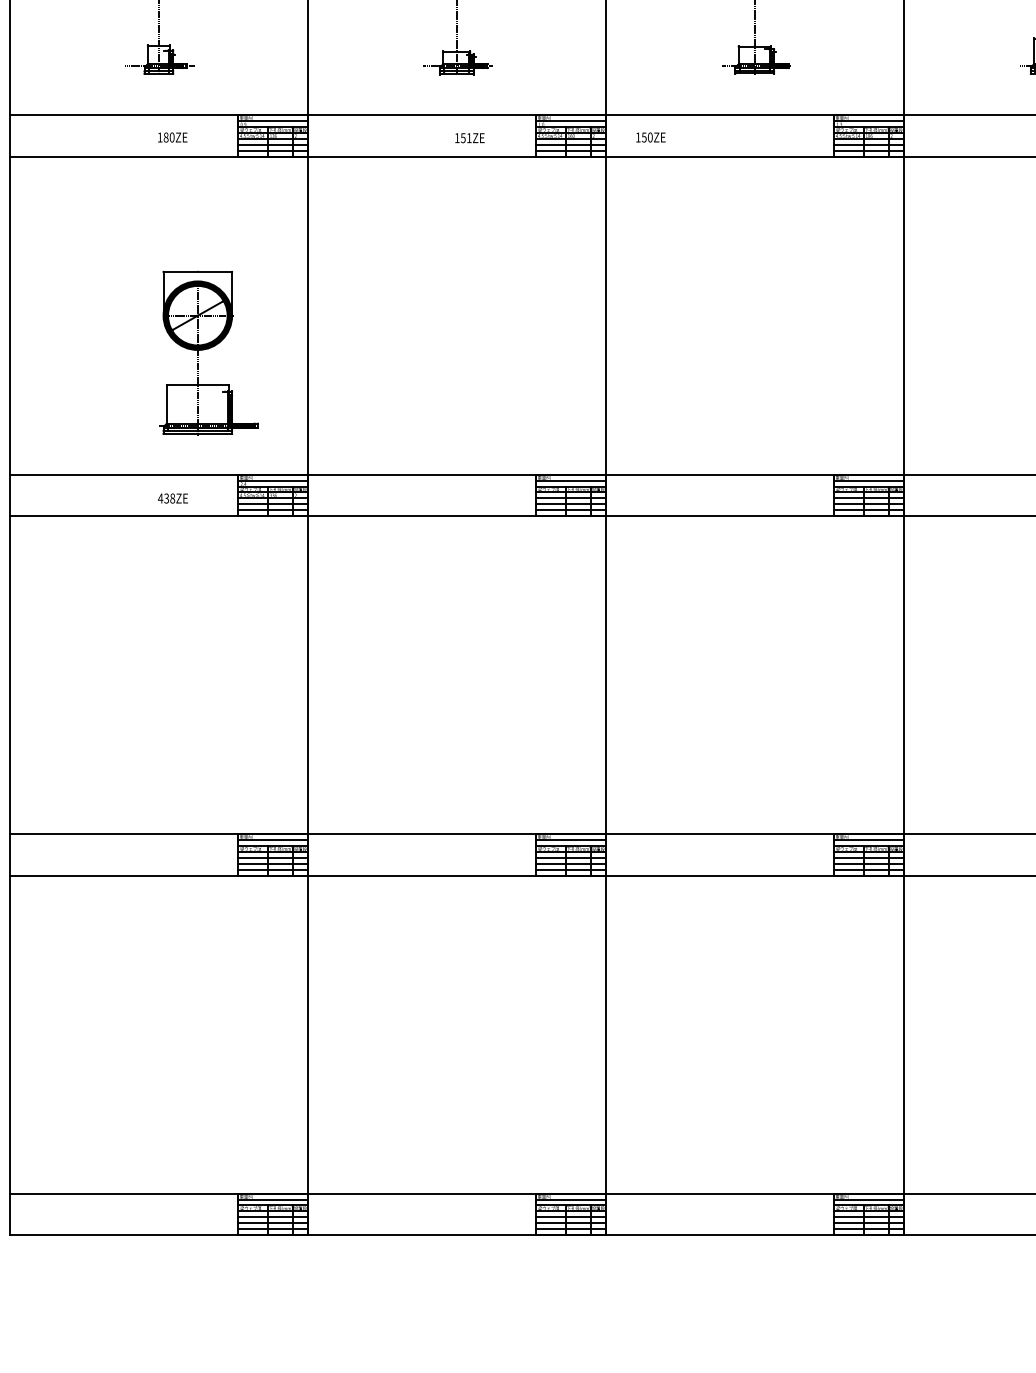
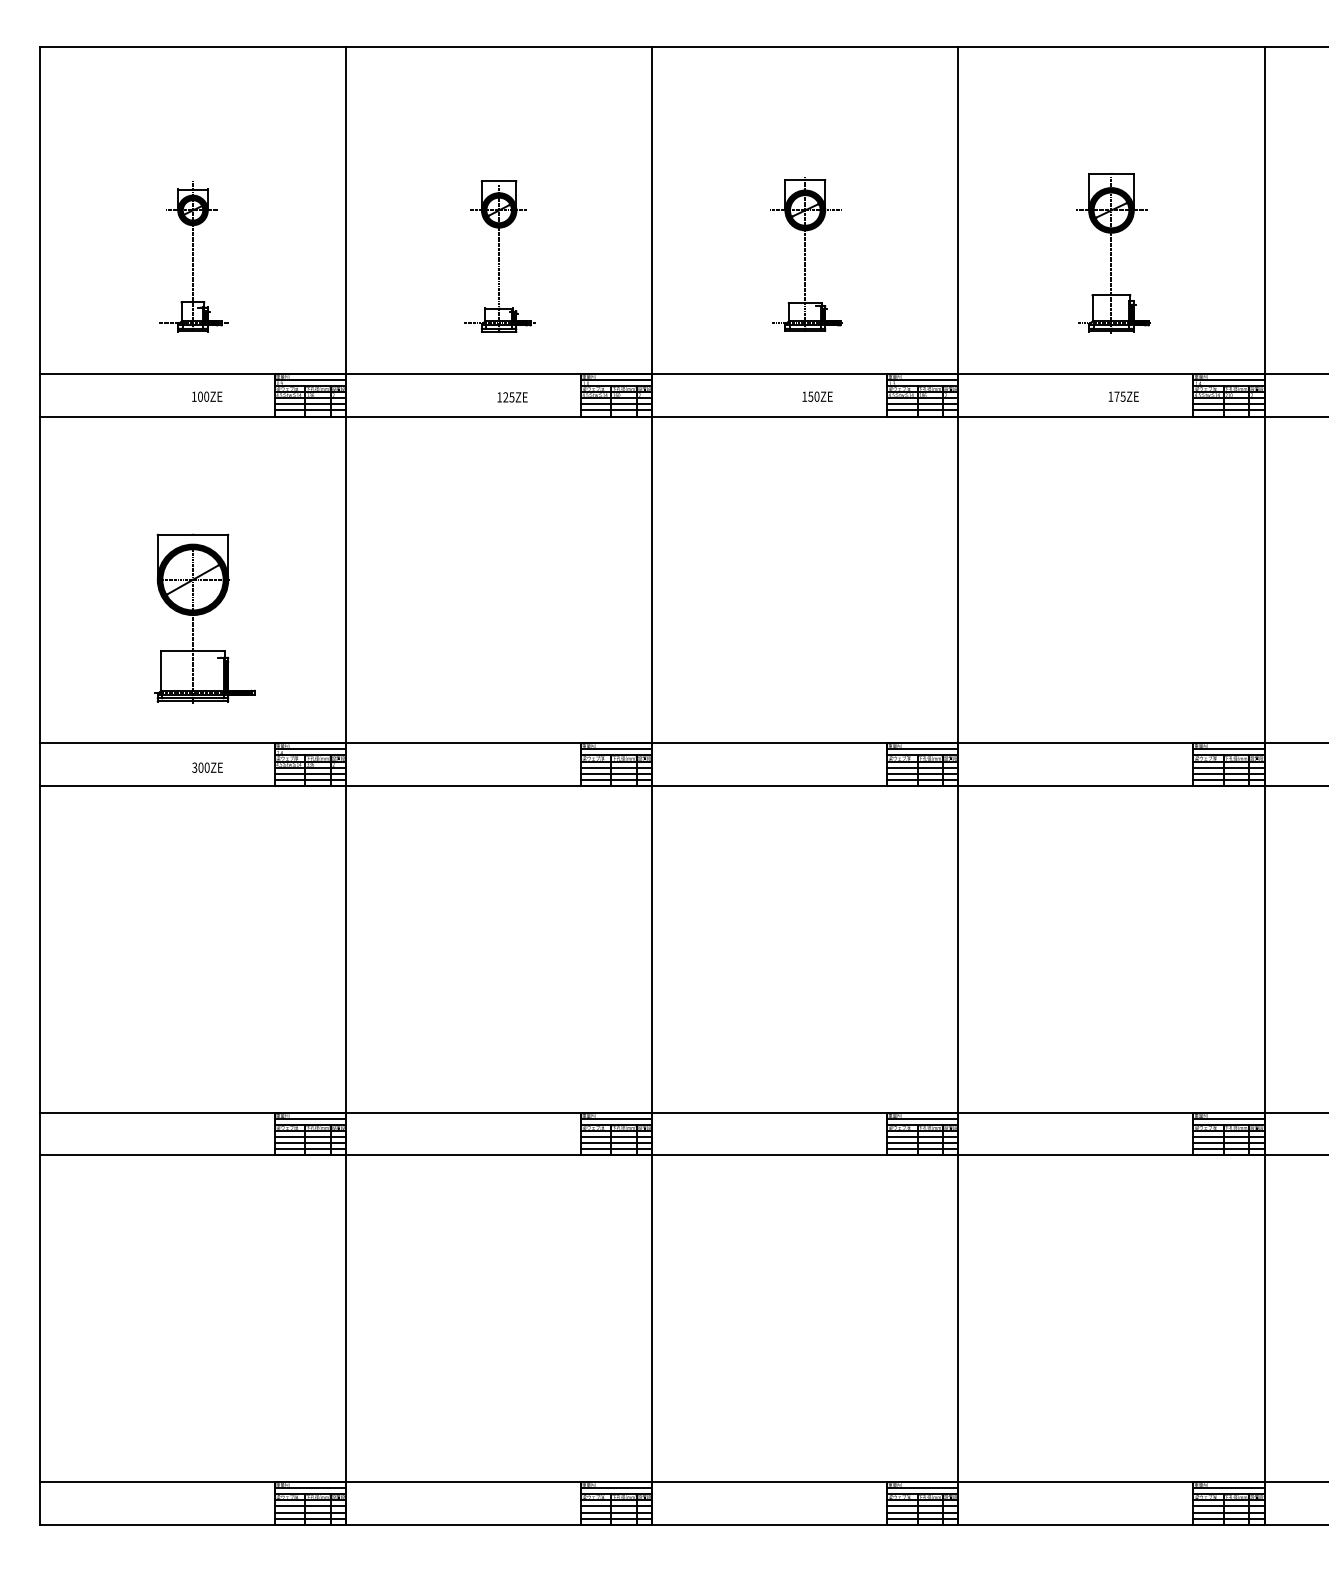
text: (166, 137) -> (200, 396), 180ZE -> 100ZE
text: (650, 137) -> (817, 396), moved
text: (465, 138) -> (508, 397), 151ZE -> 125ZE
part: (209, 353) -> (204, 618), moved
text: (166, 498) -> (200, 767), 438ZE -> 300ZE

